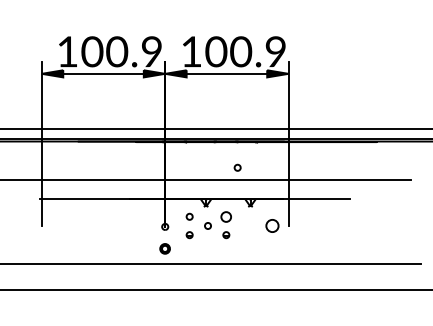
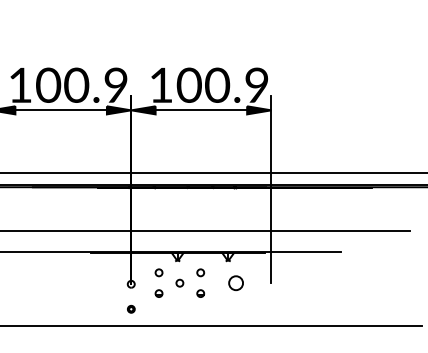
circle: (237, 167) -> (213, 216), removed
circle: (226, 216) -> (200, 272), size x0.62
circle: (272, 225) -> (236, 282), moved
part: (165, 248) -> (131, 308), size x0.62

